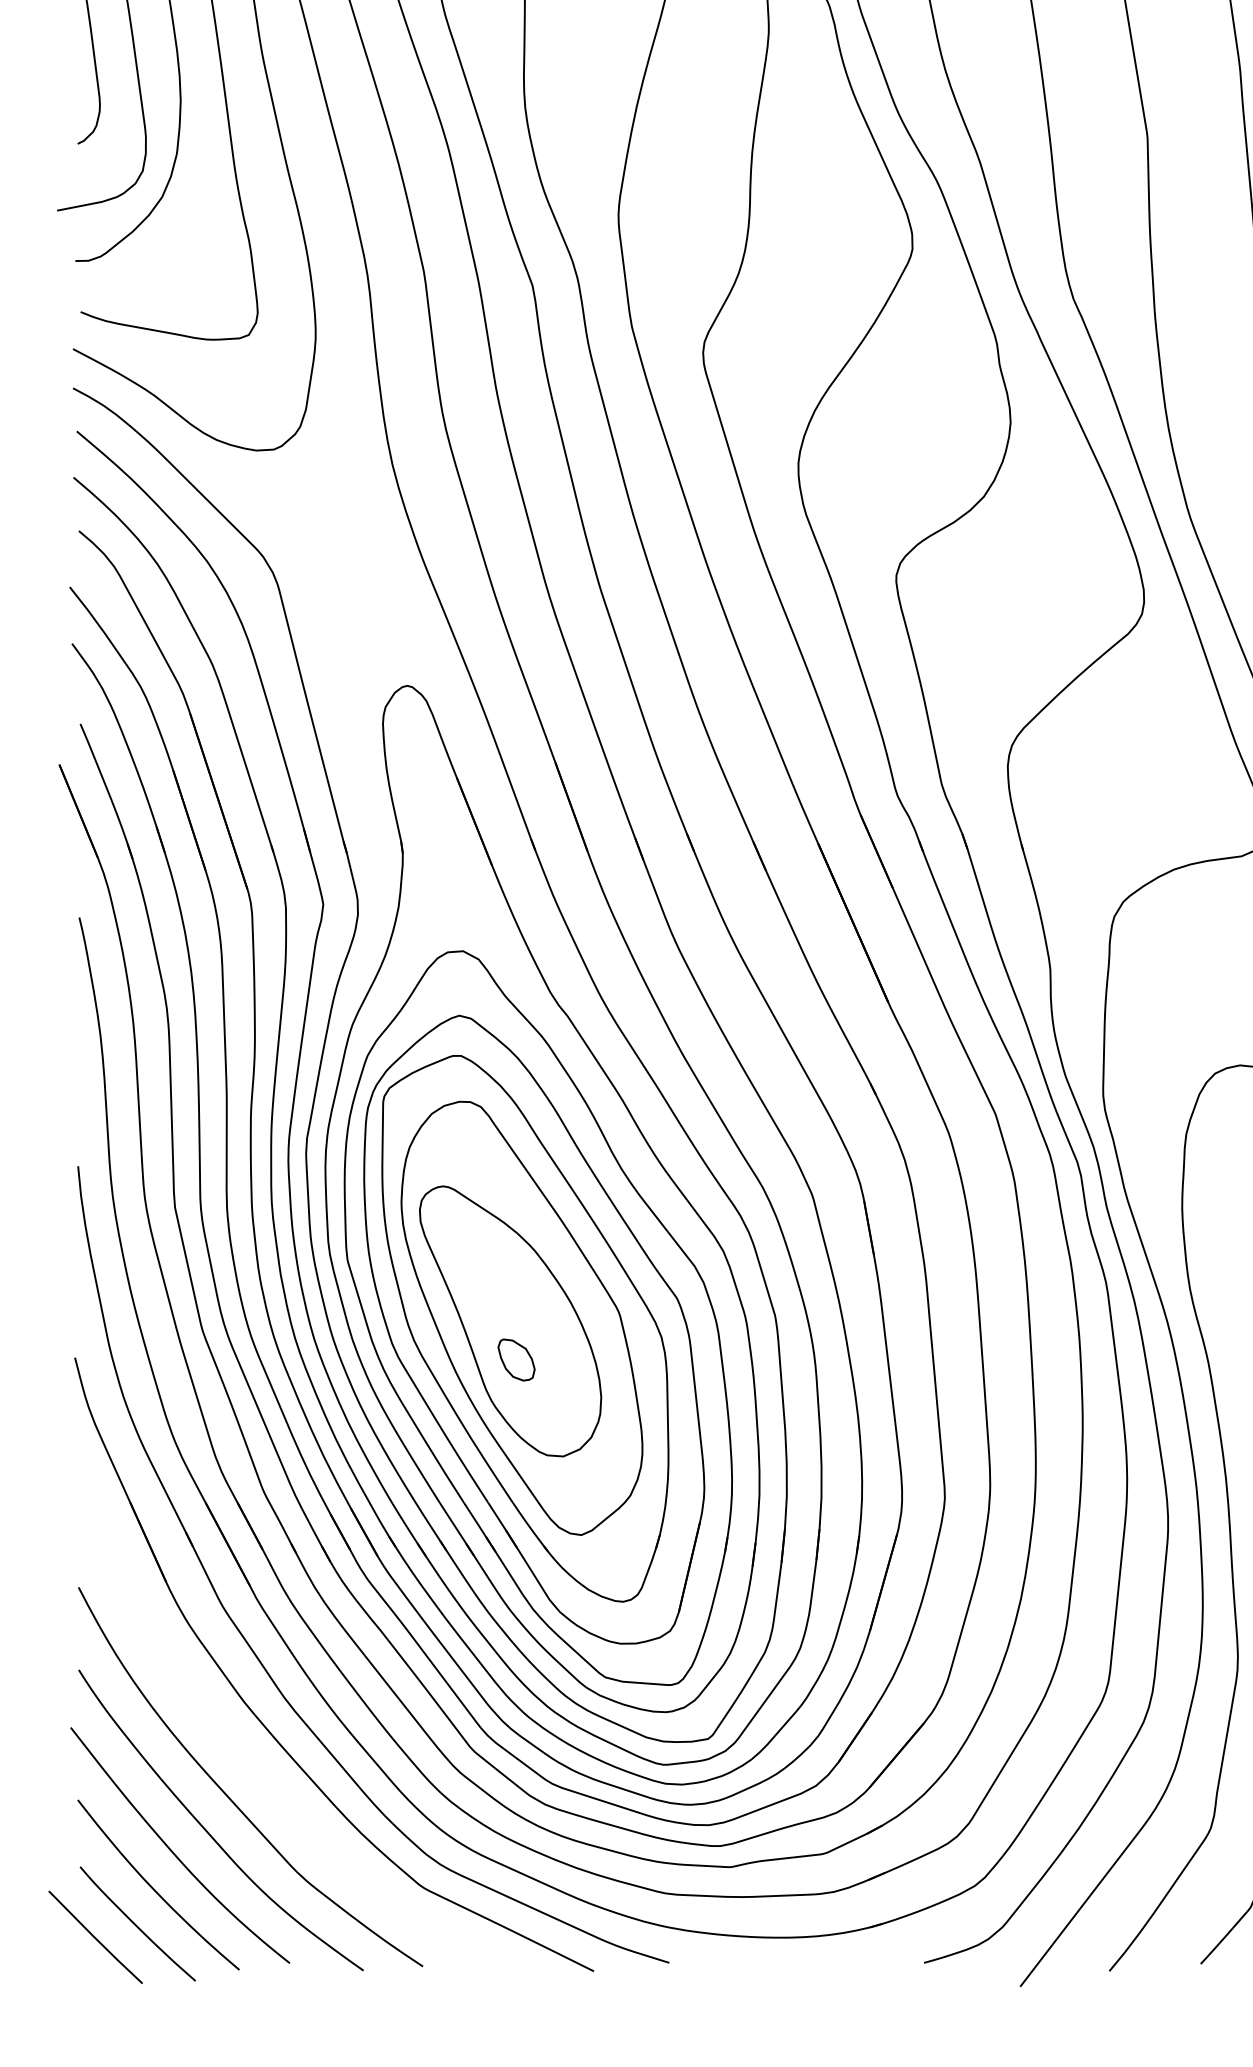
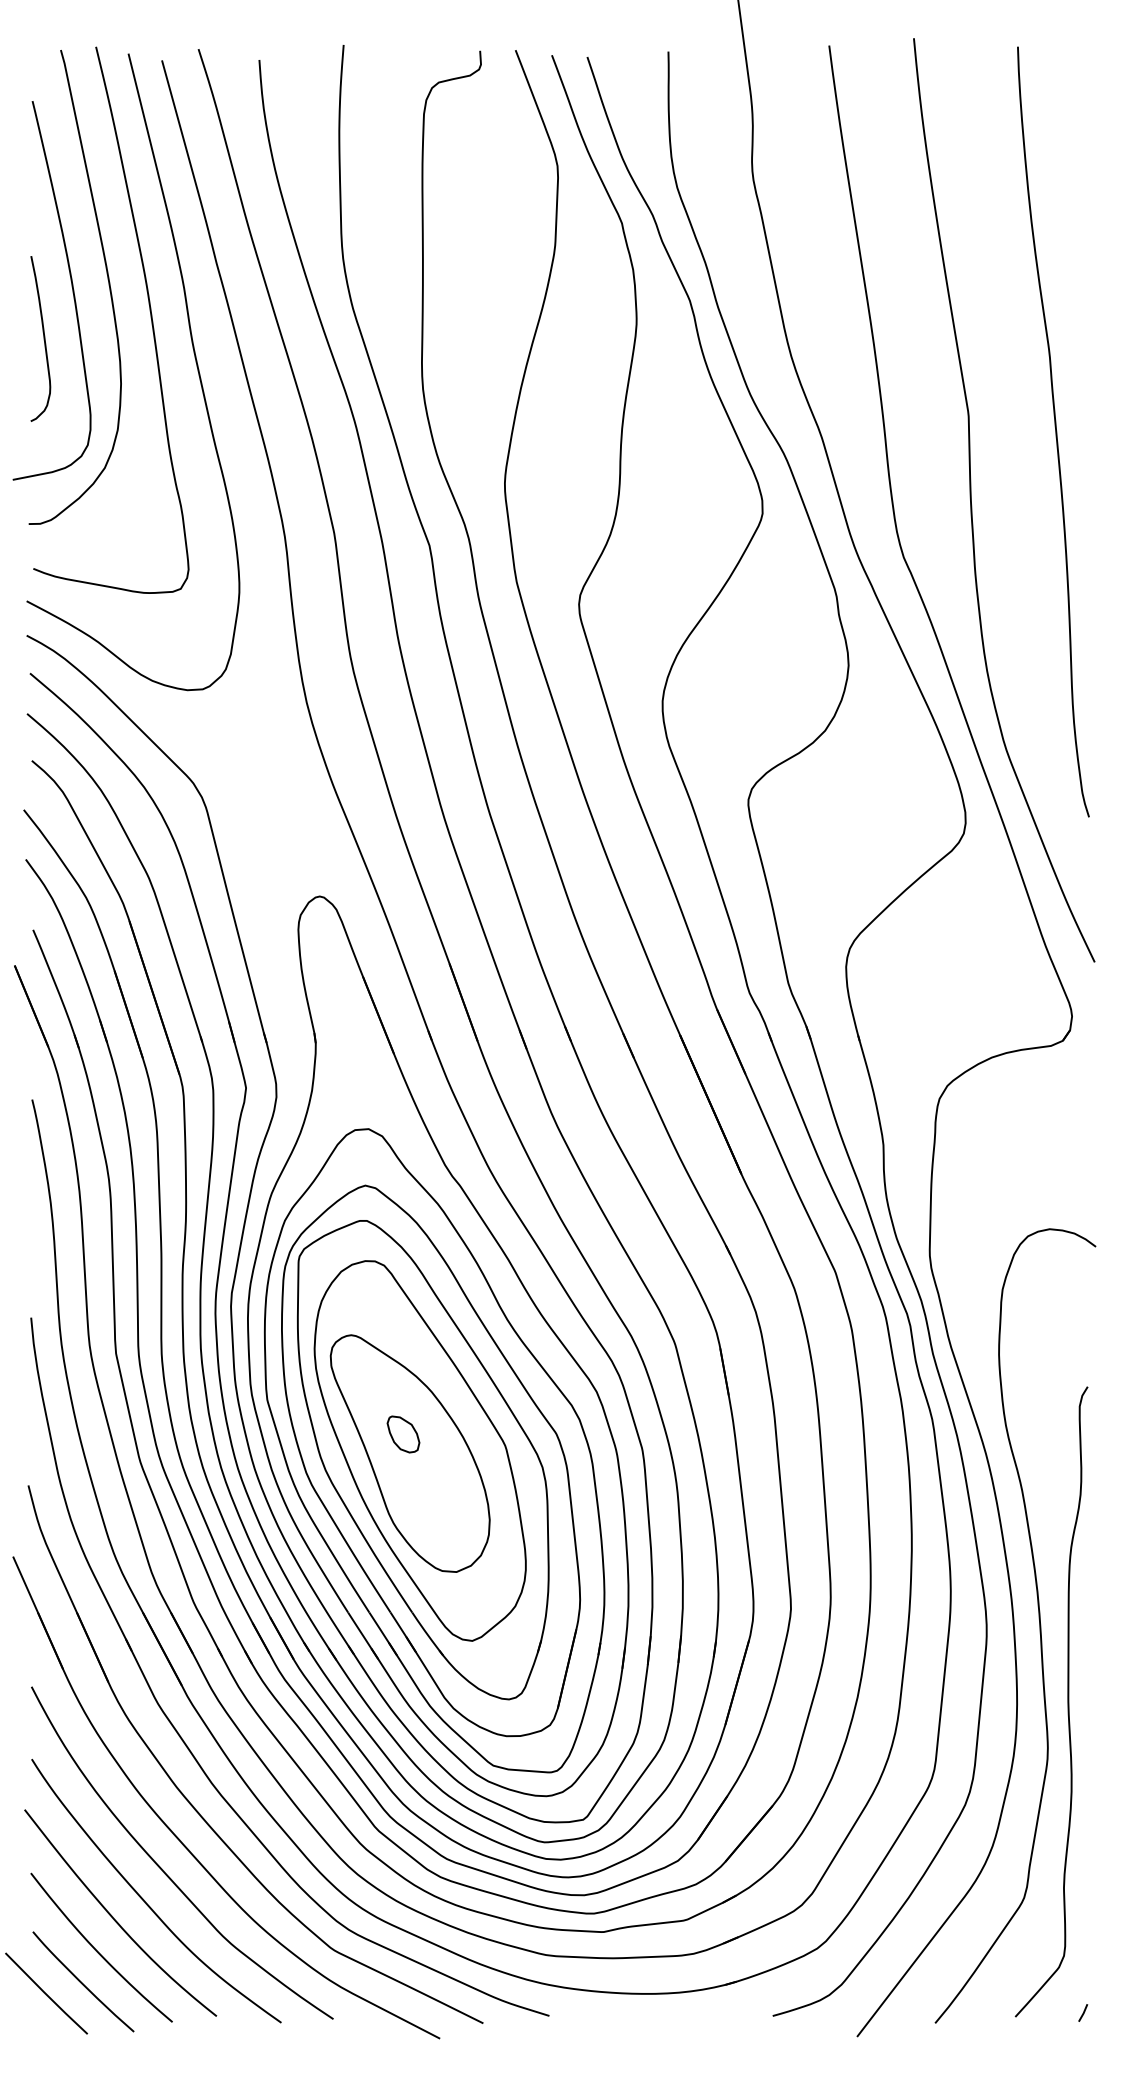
part: (516, 1360) -> (403, 1434), moved
part: (248, 1761) -> (180, 1839), added

